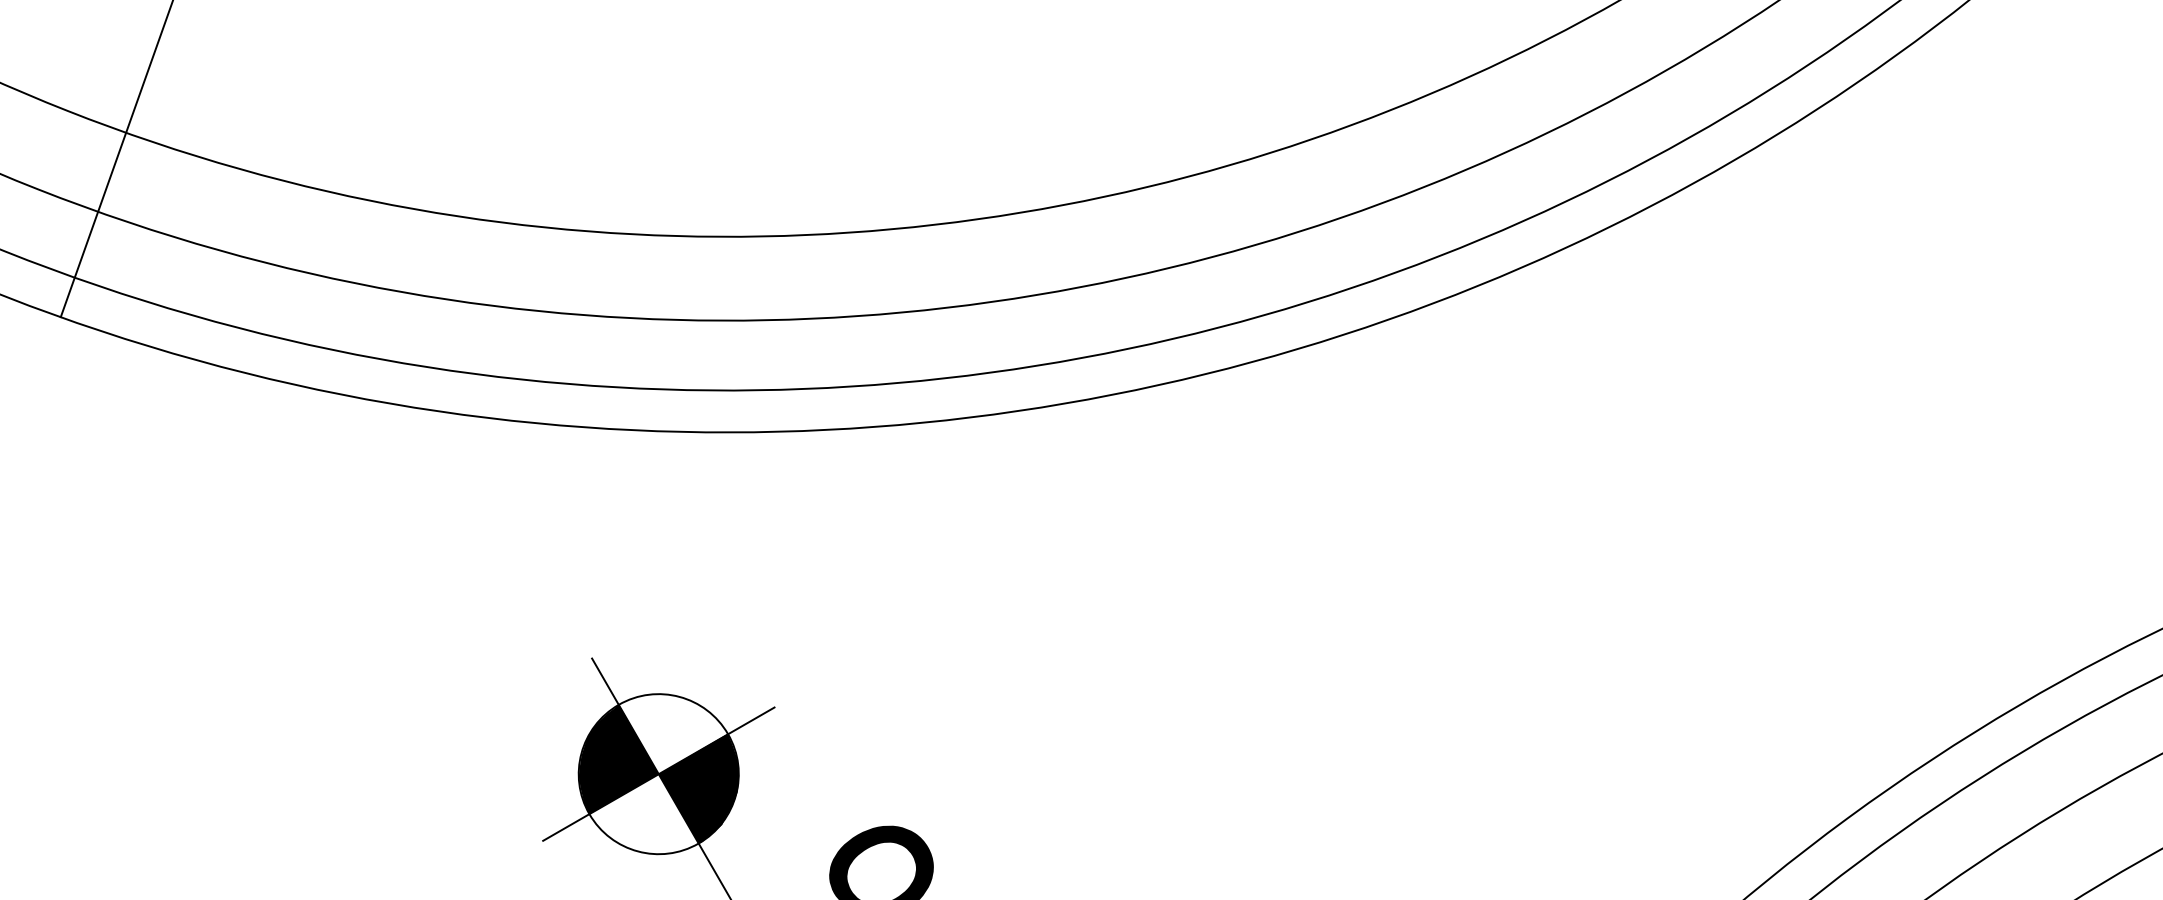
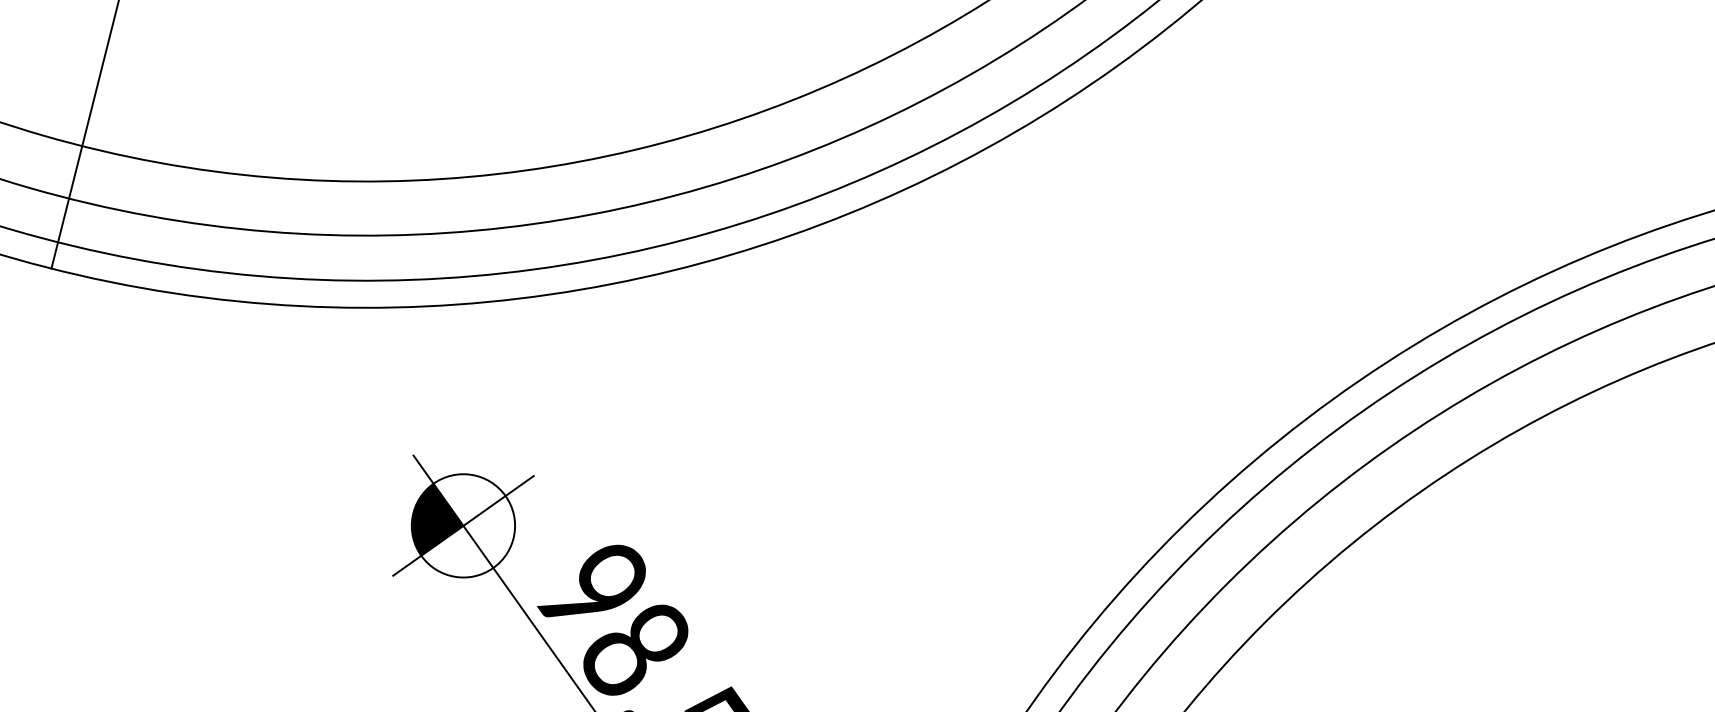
fill: (698, 786) -> (489, 531), removed

